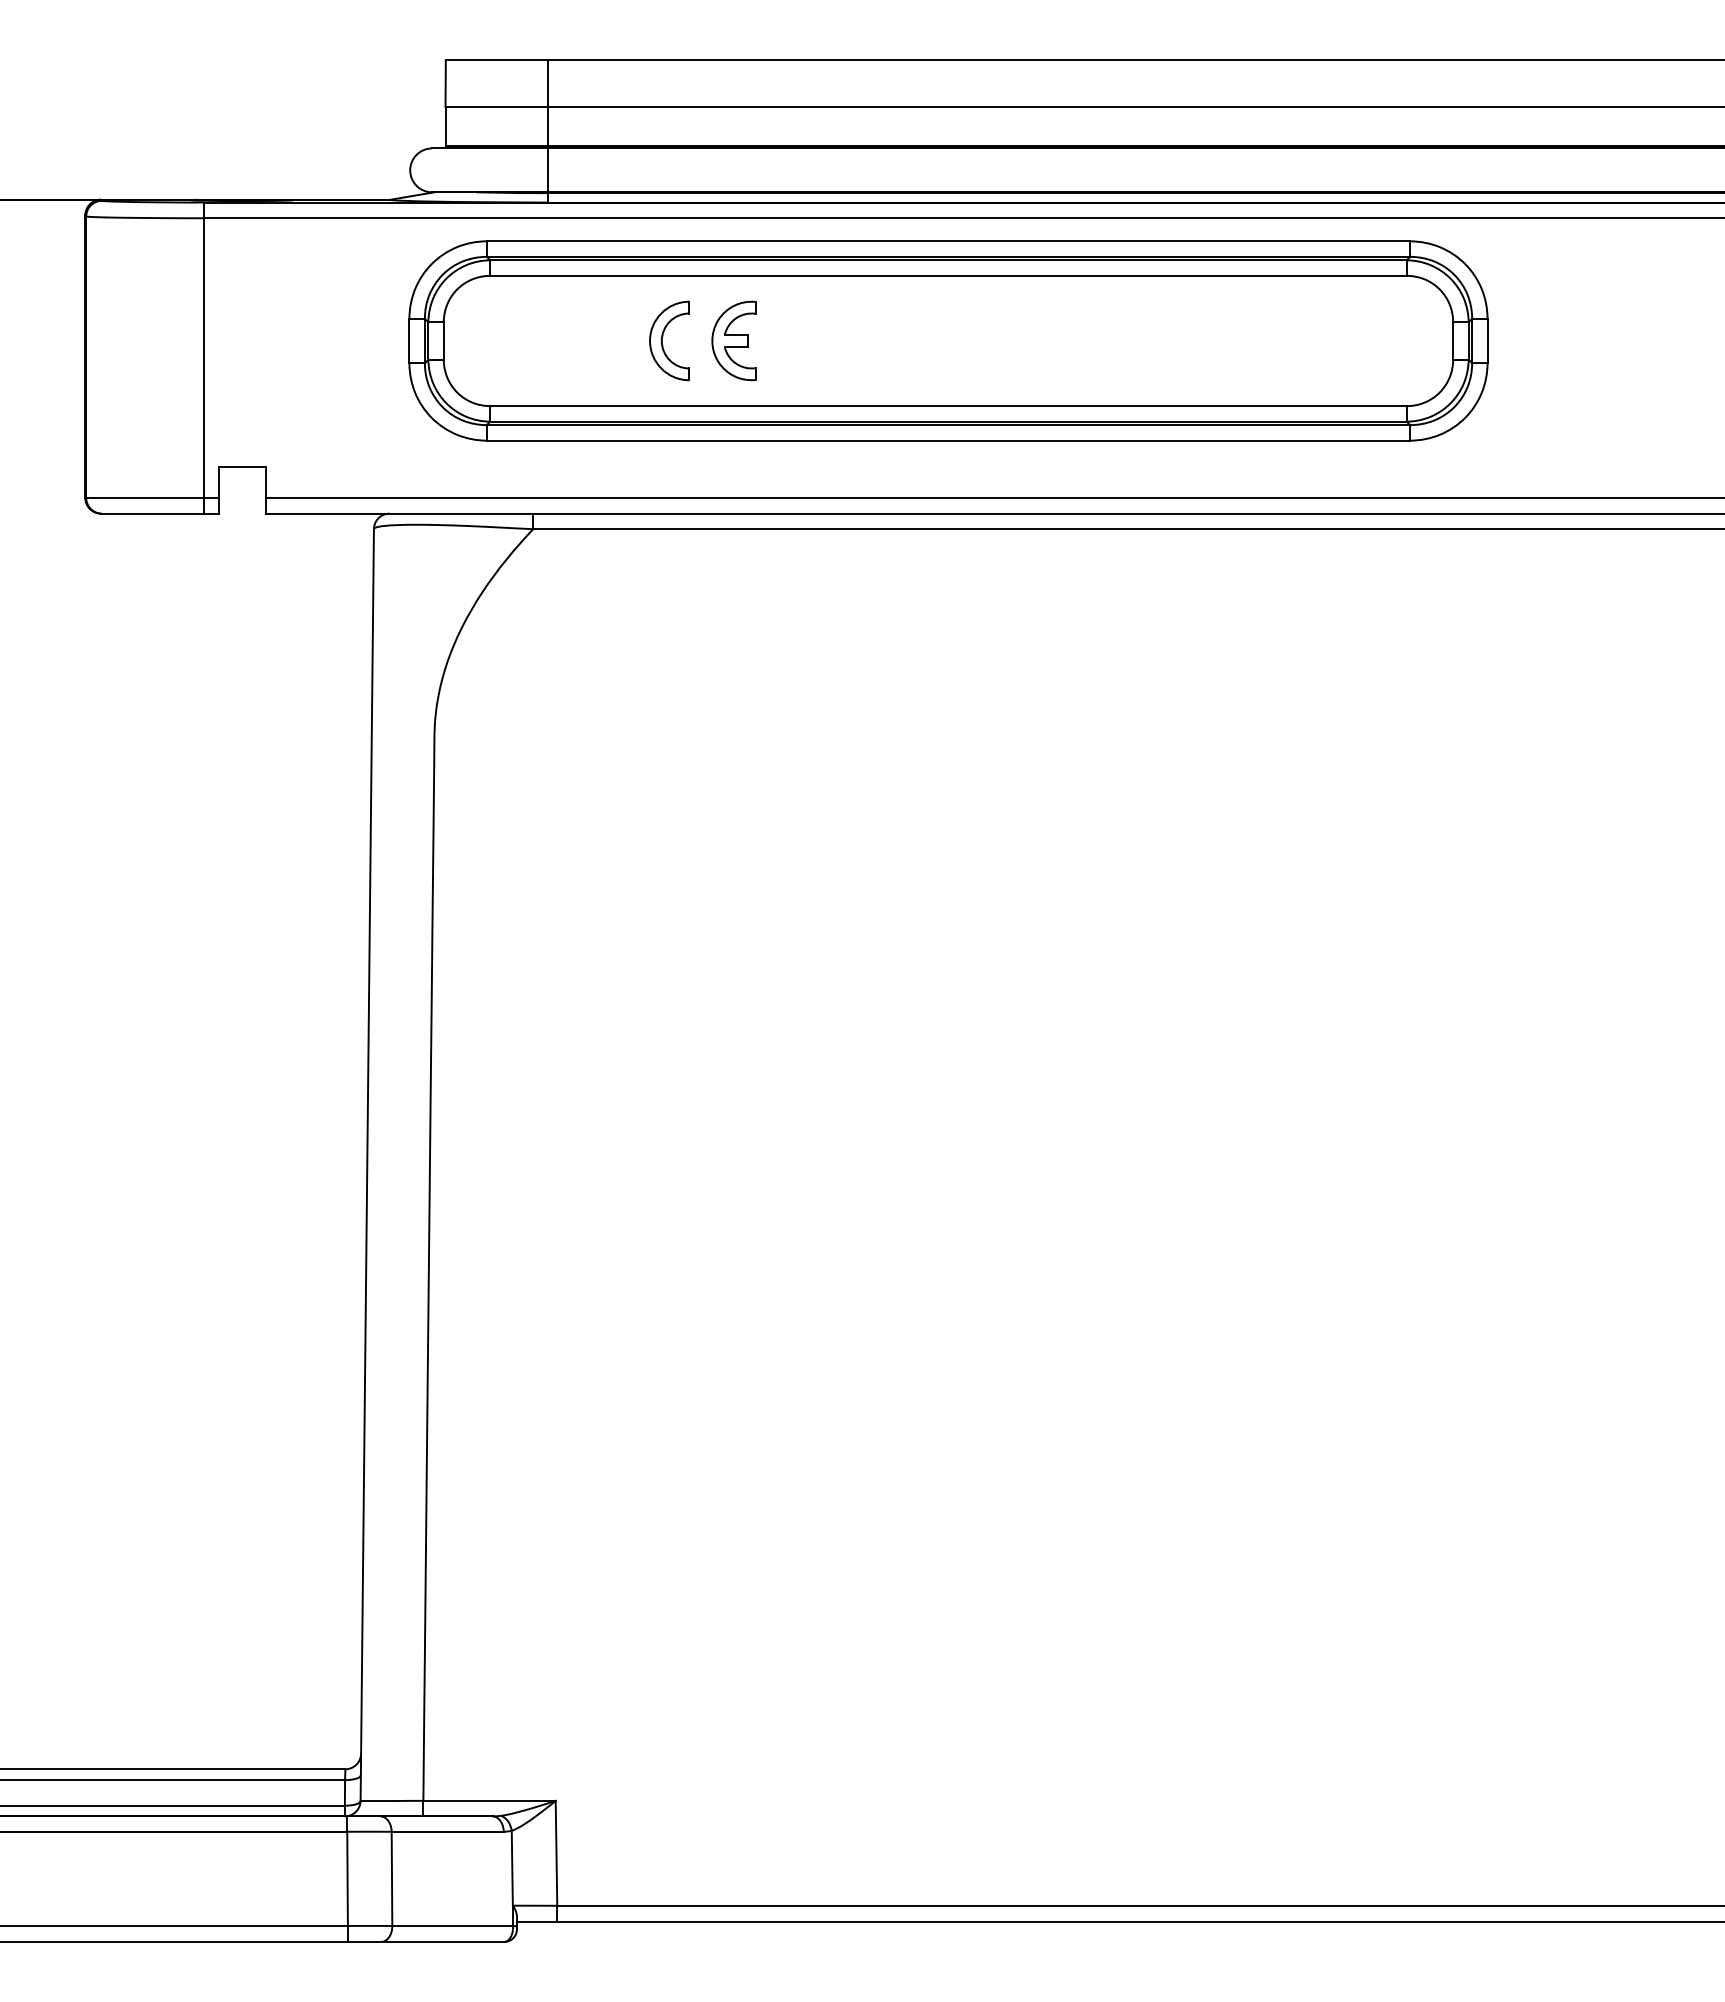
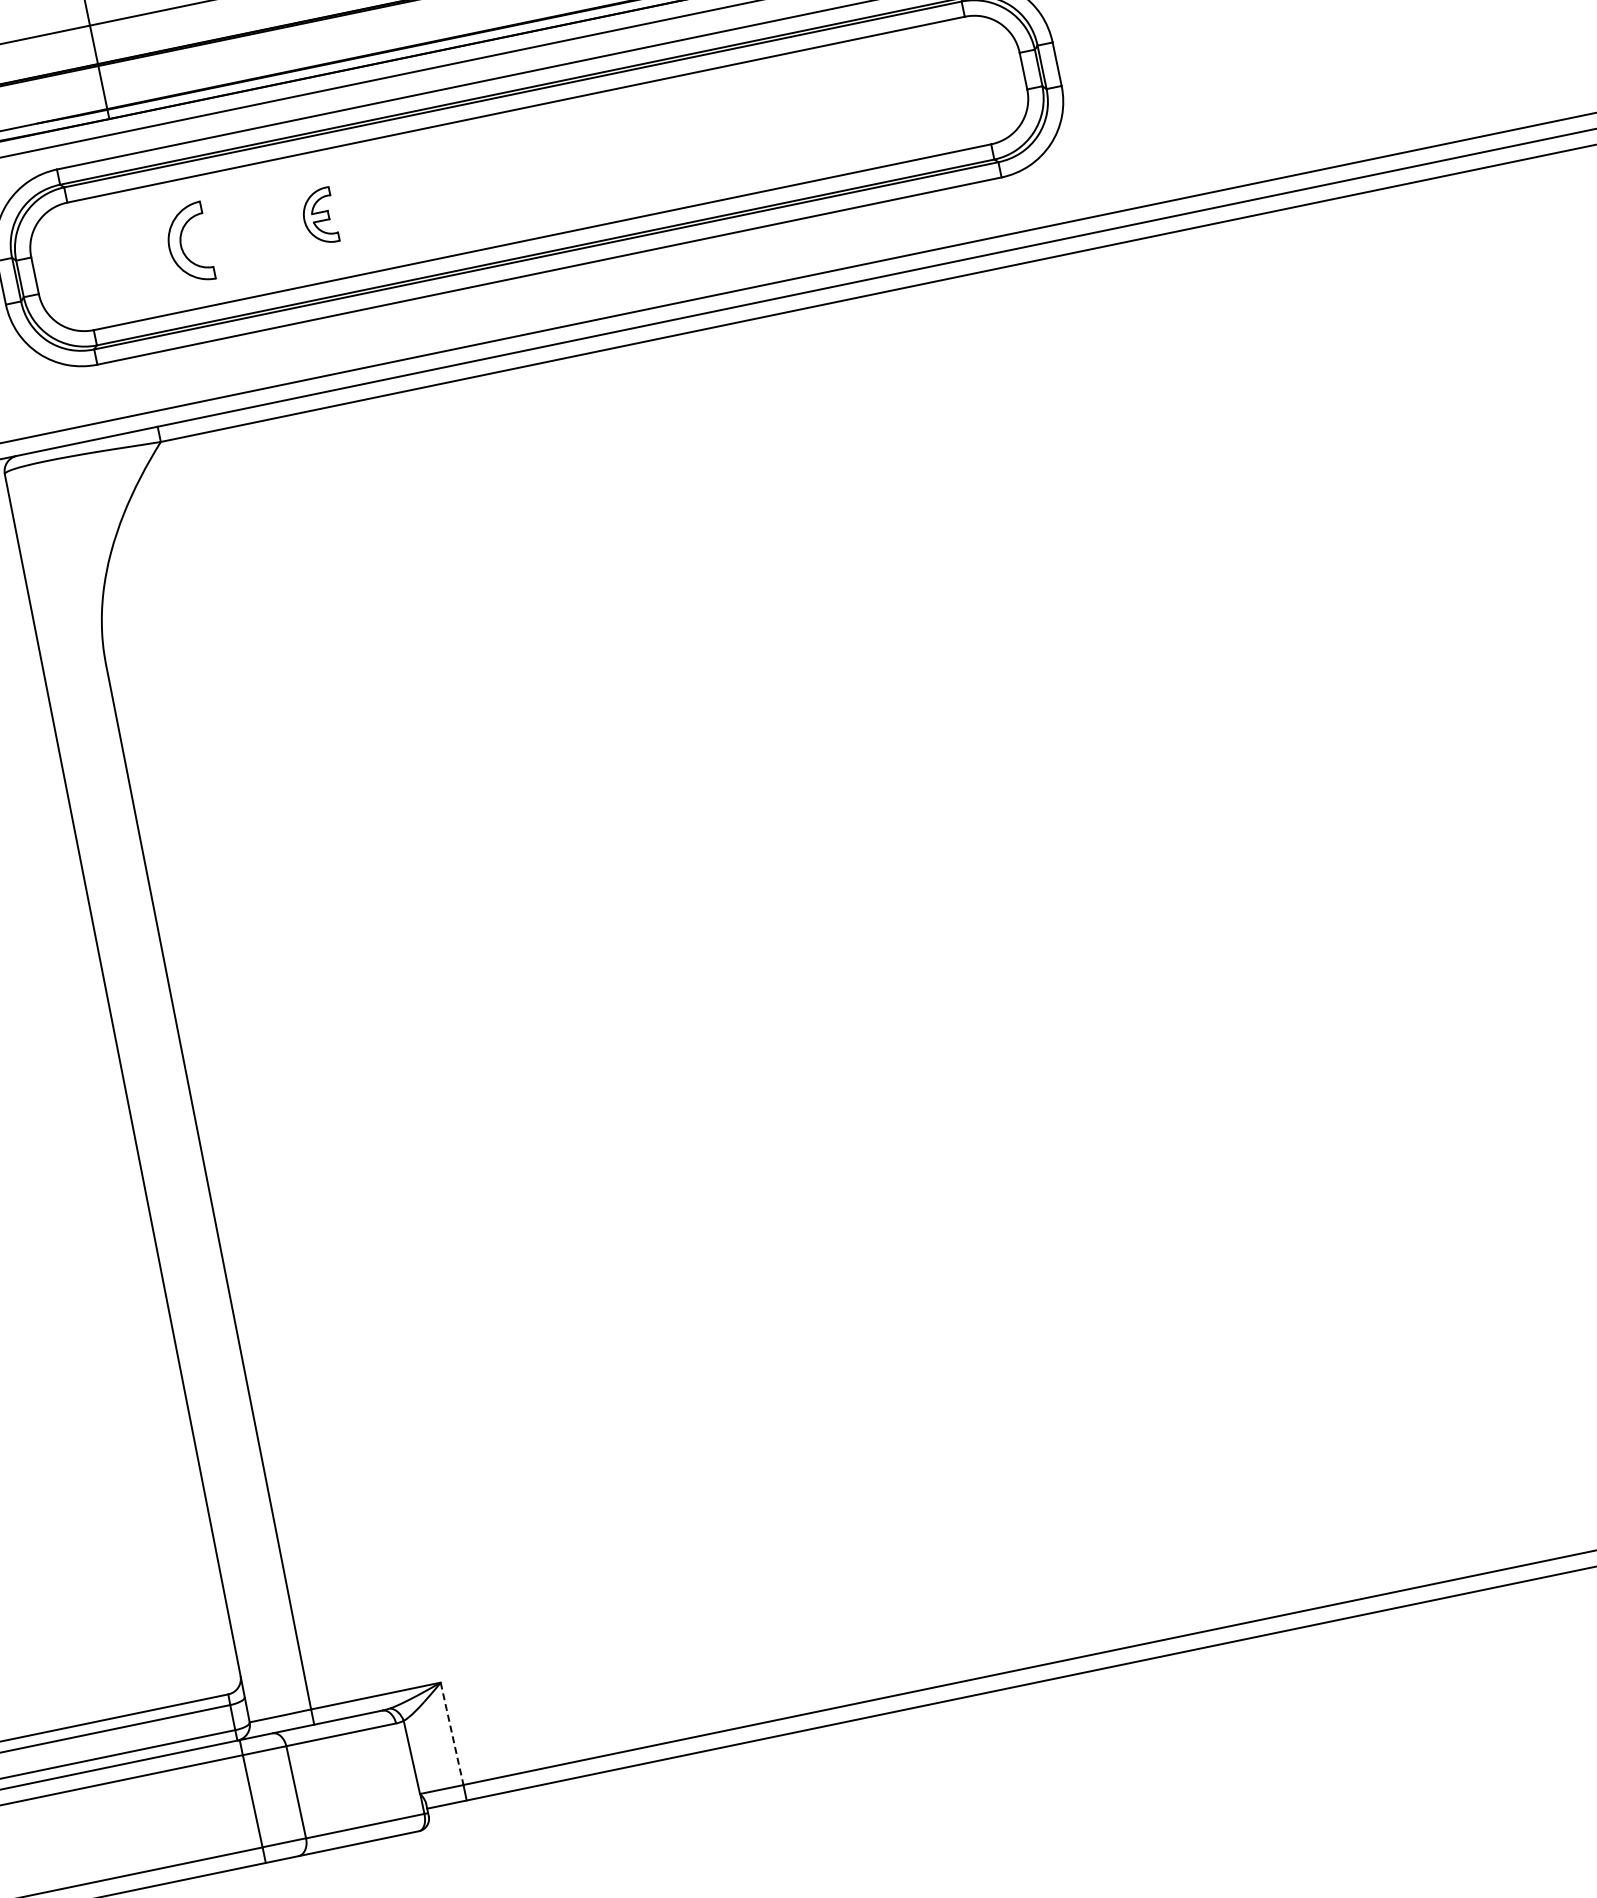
part: (662, 340) -> (181, 244), moved
part: (733, 340) -> (318, 216), size x0.7
line: (556, 1853) -> (452, 1734), solid -> dashed

